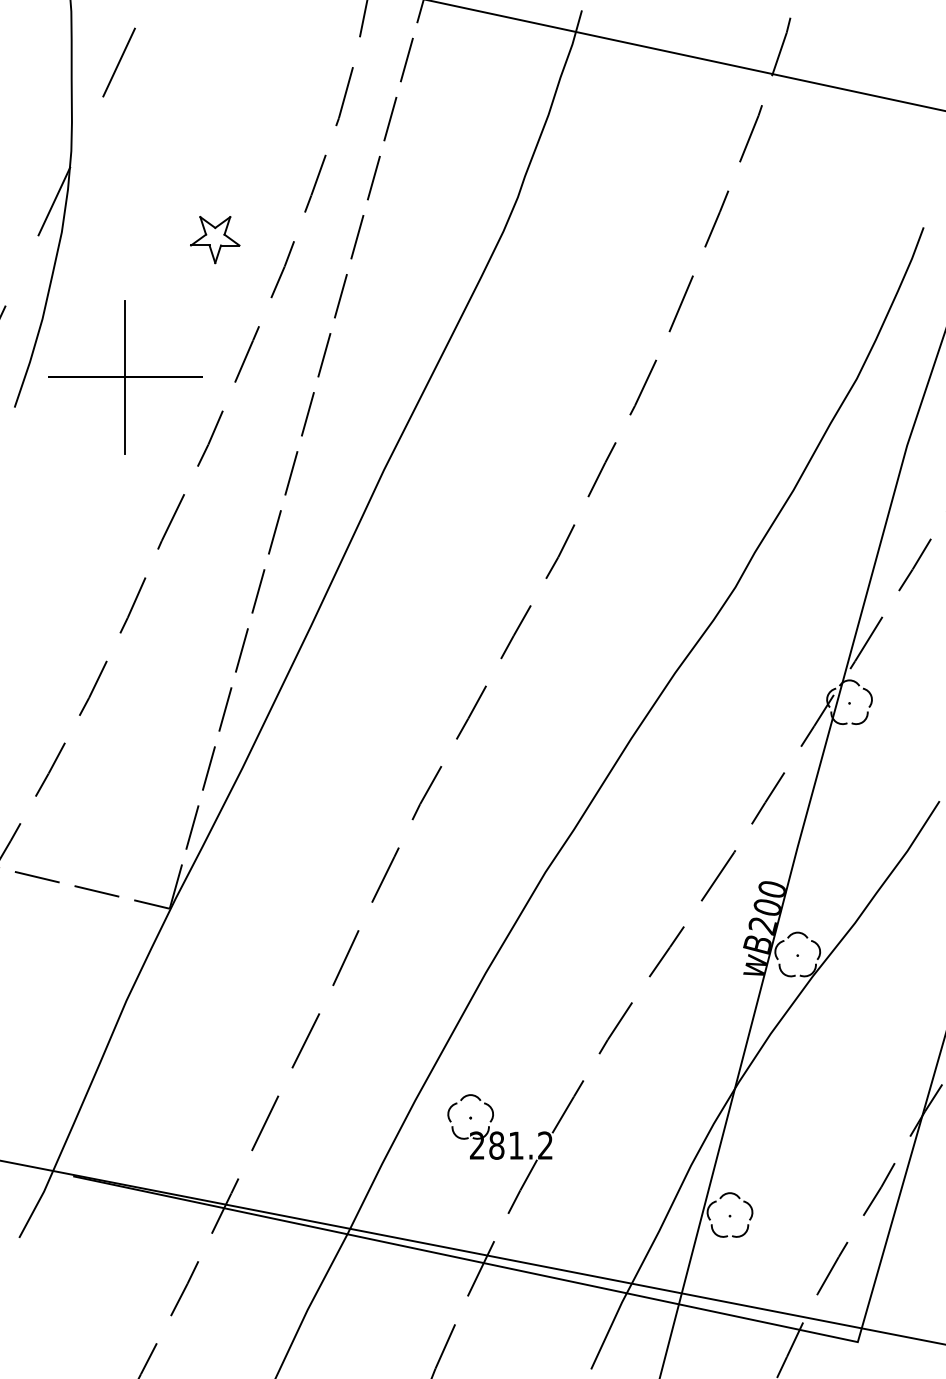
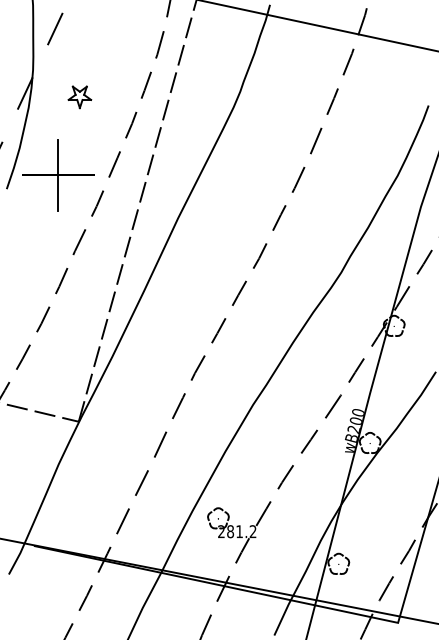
part: (214, 240) -> (79, 97), moved

